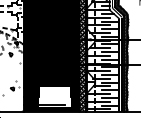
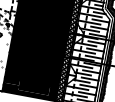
fill: (55, 96) -> (35, 82), added

